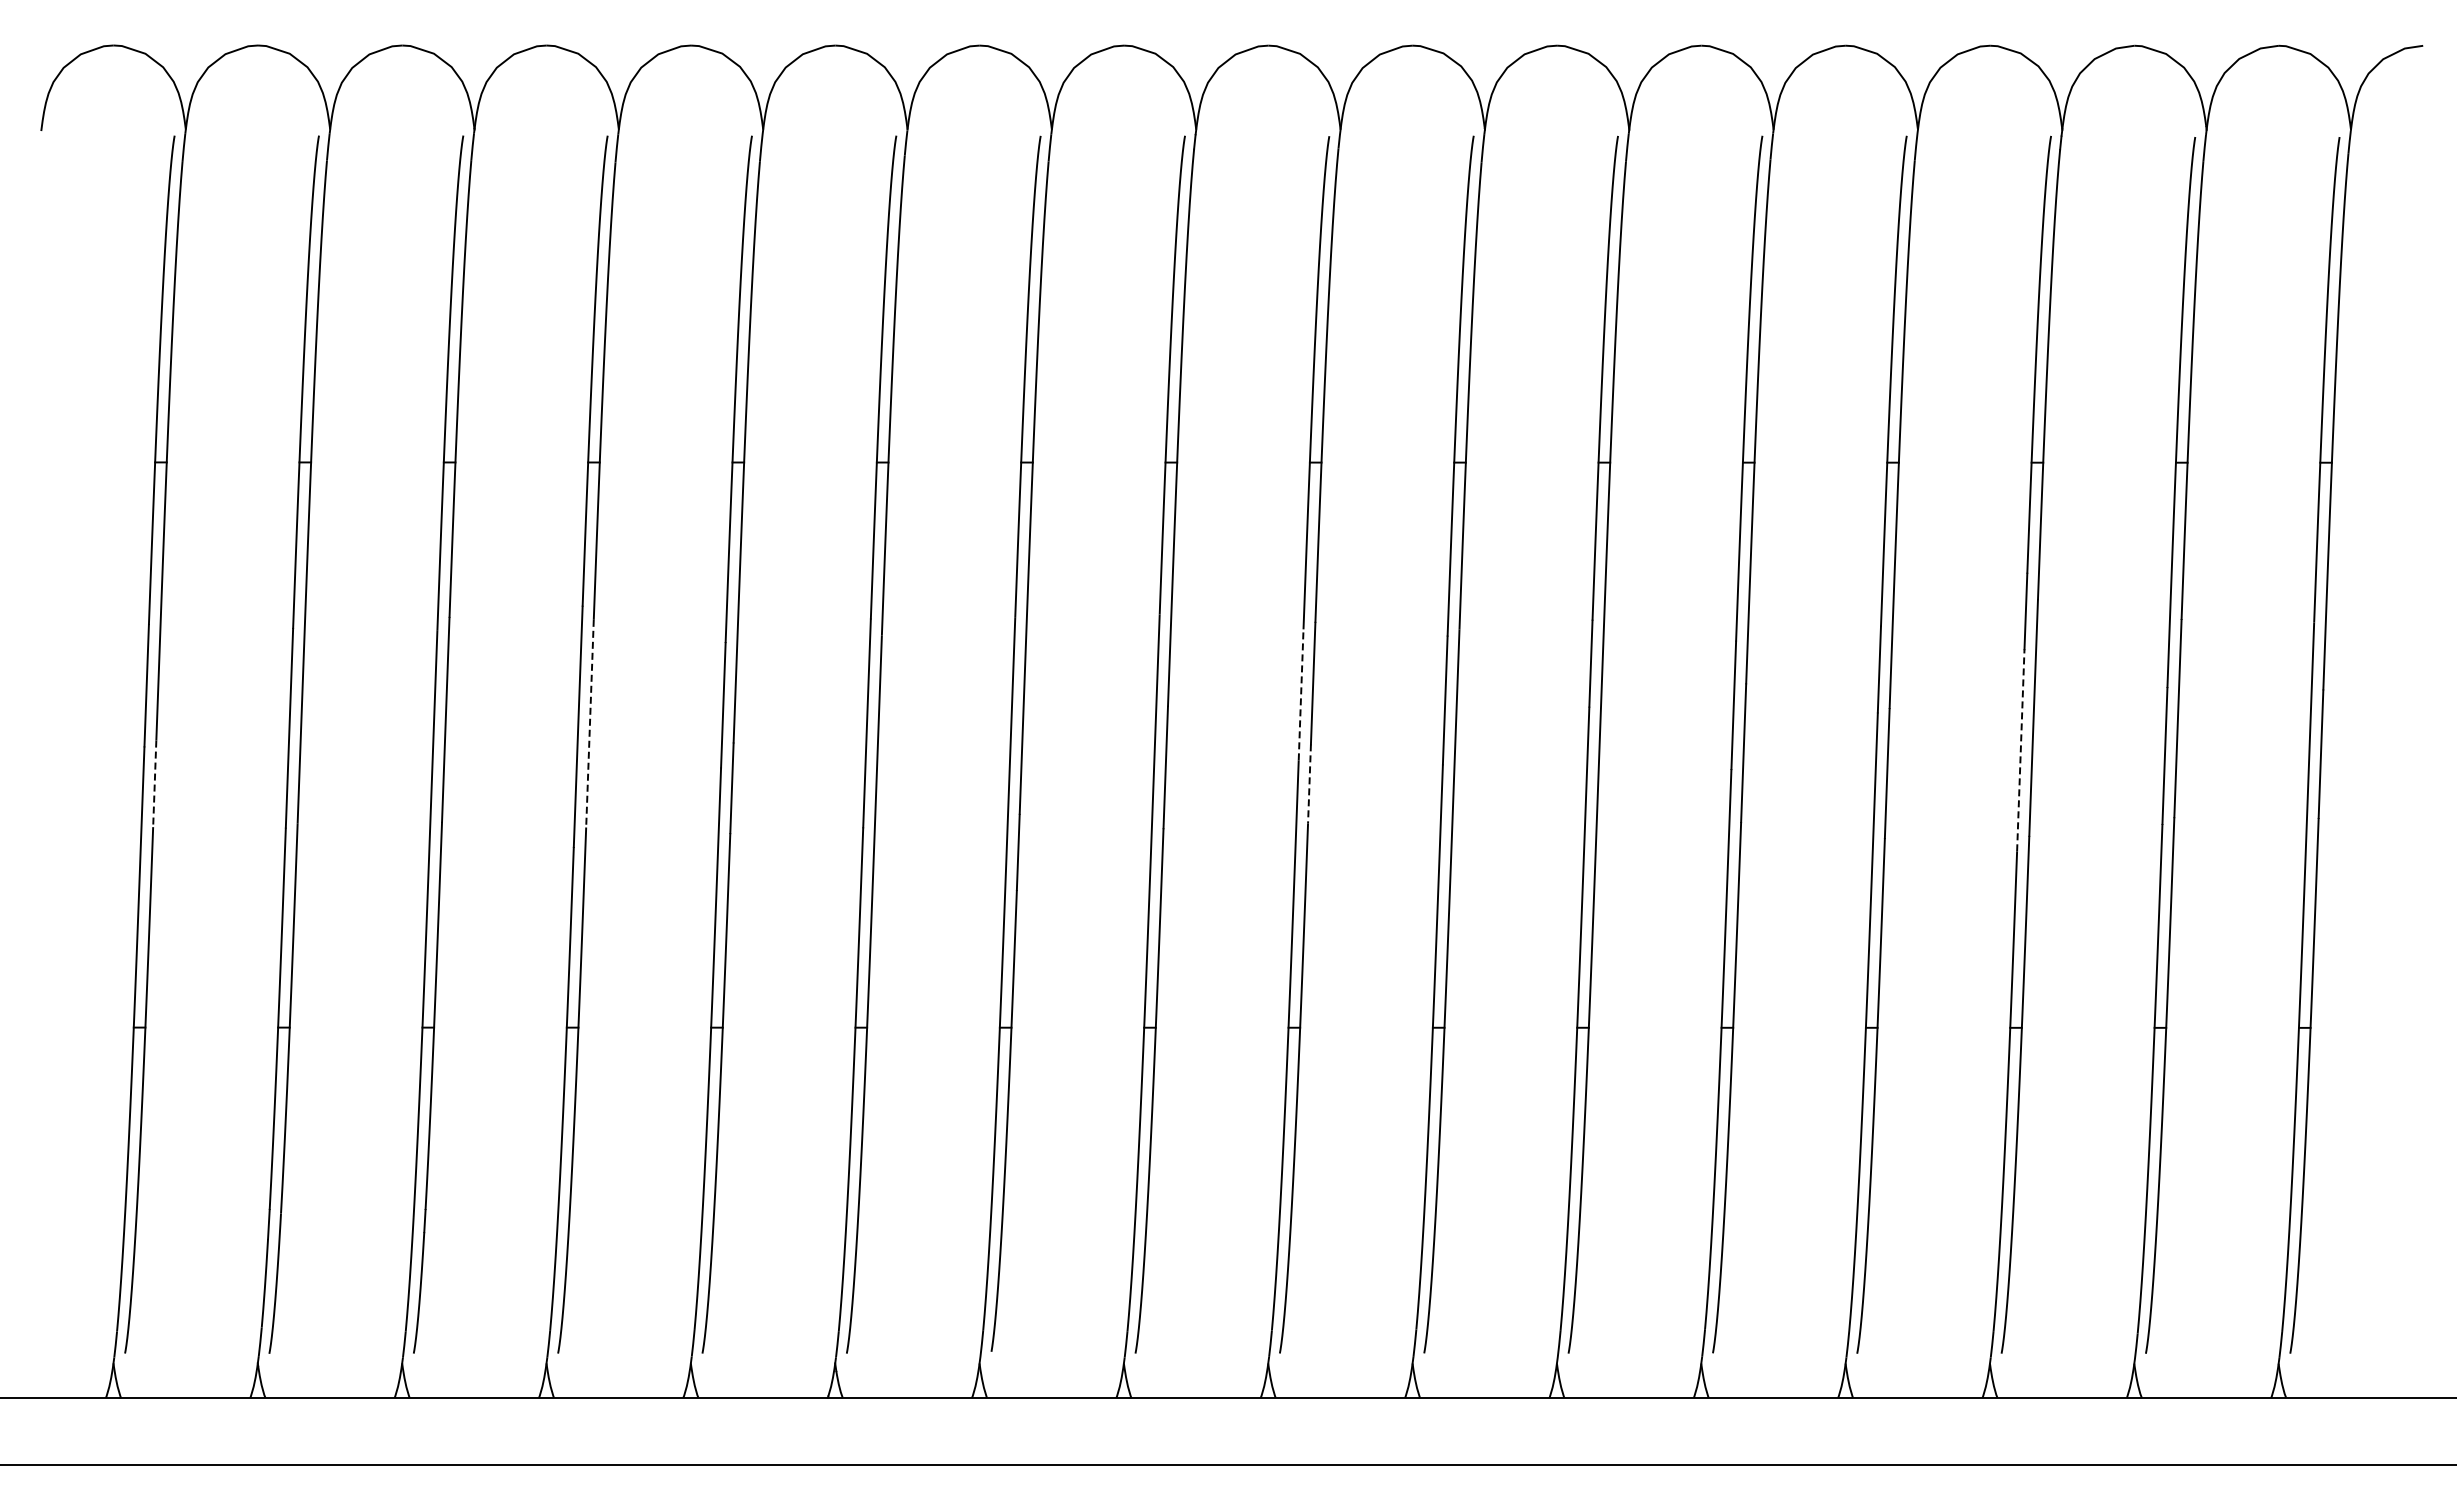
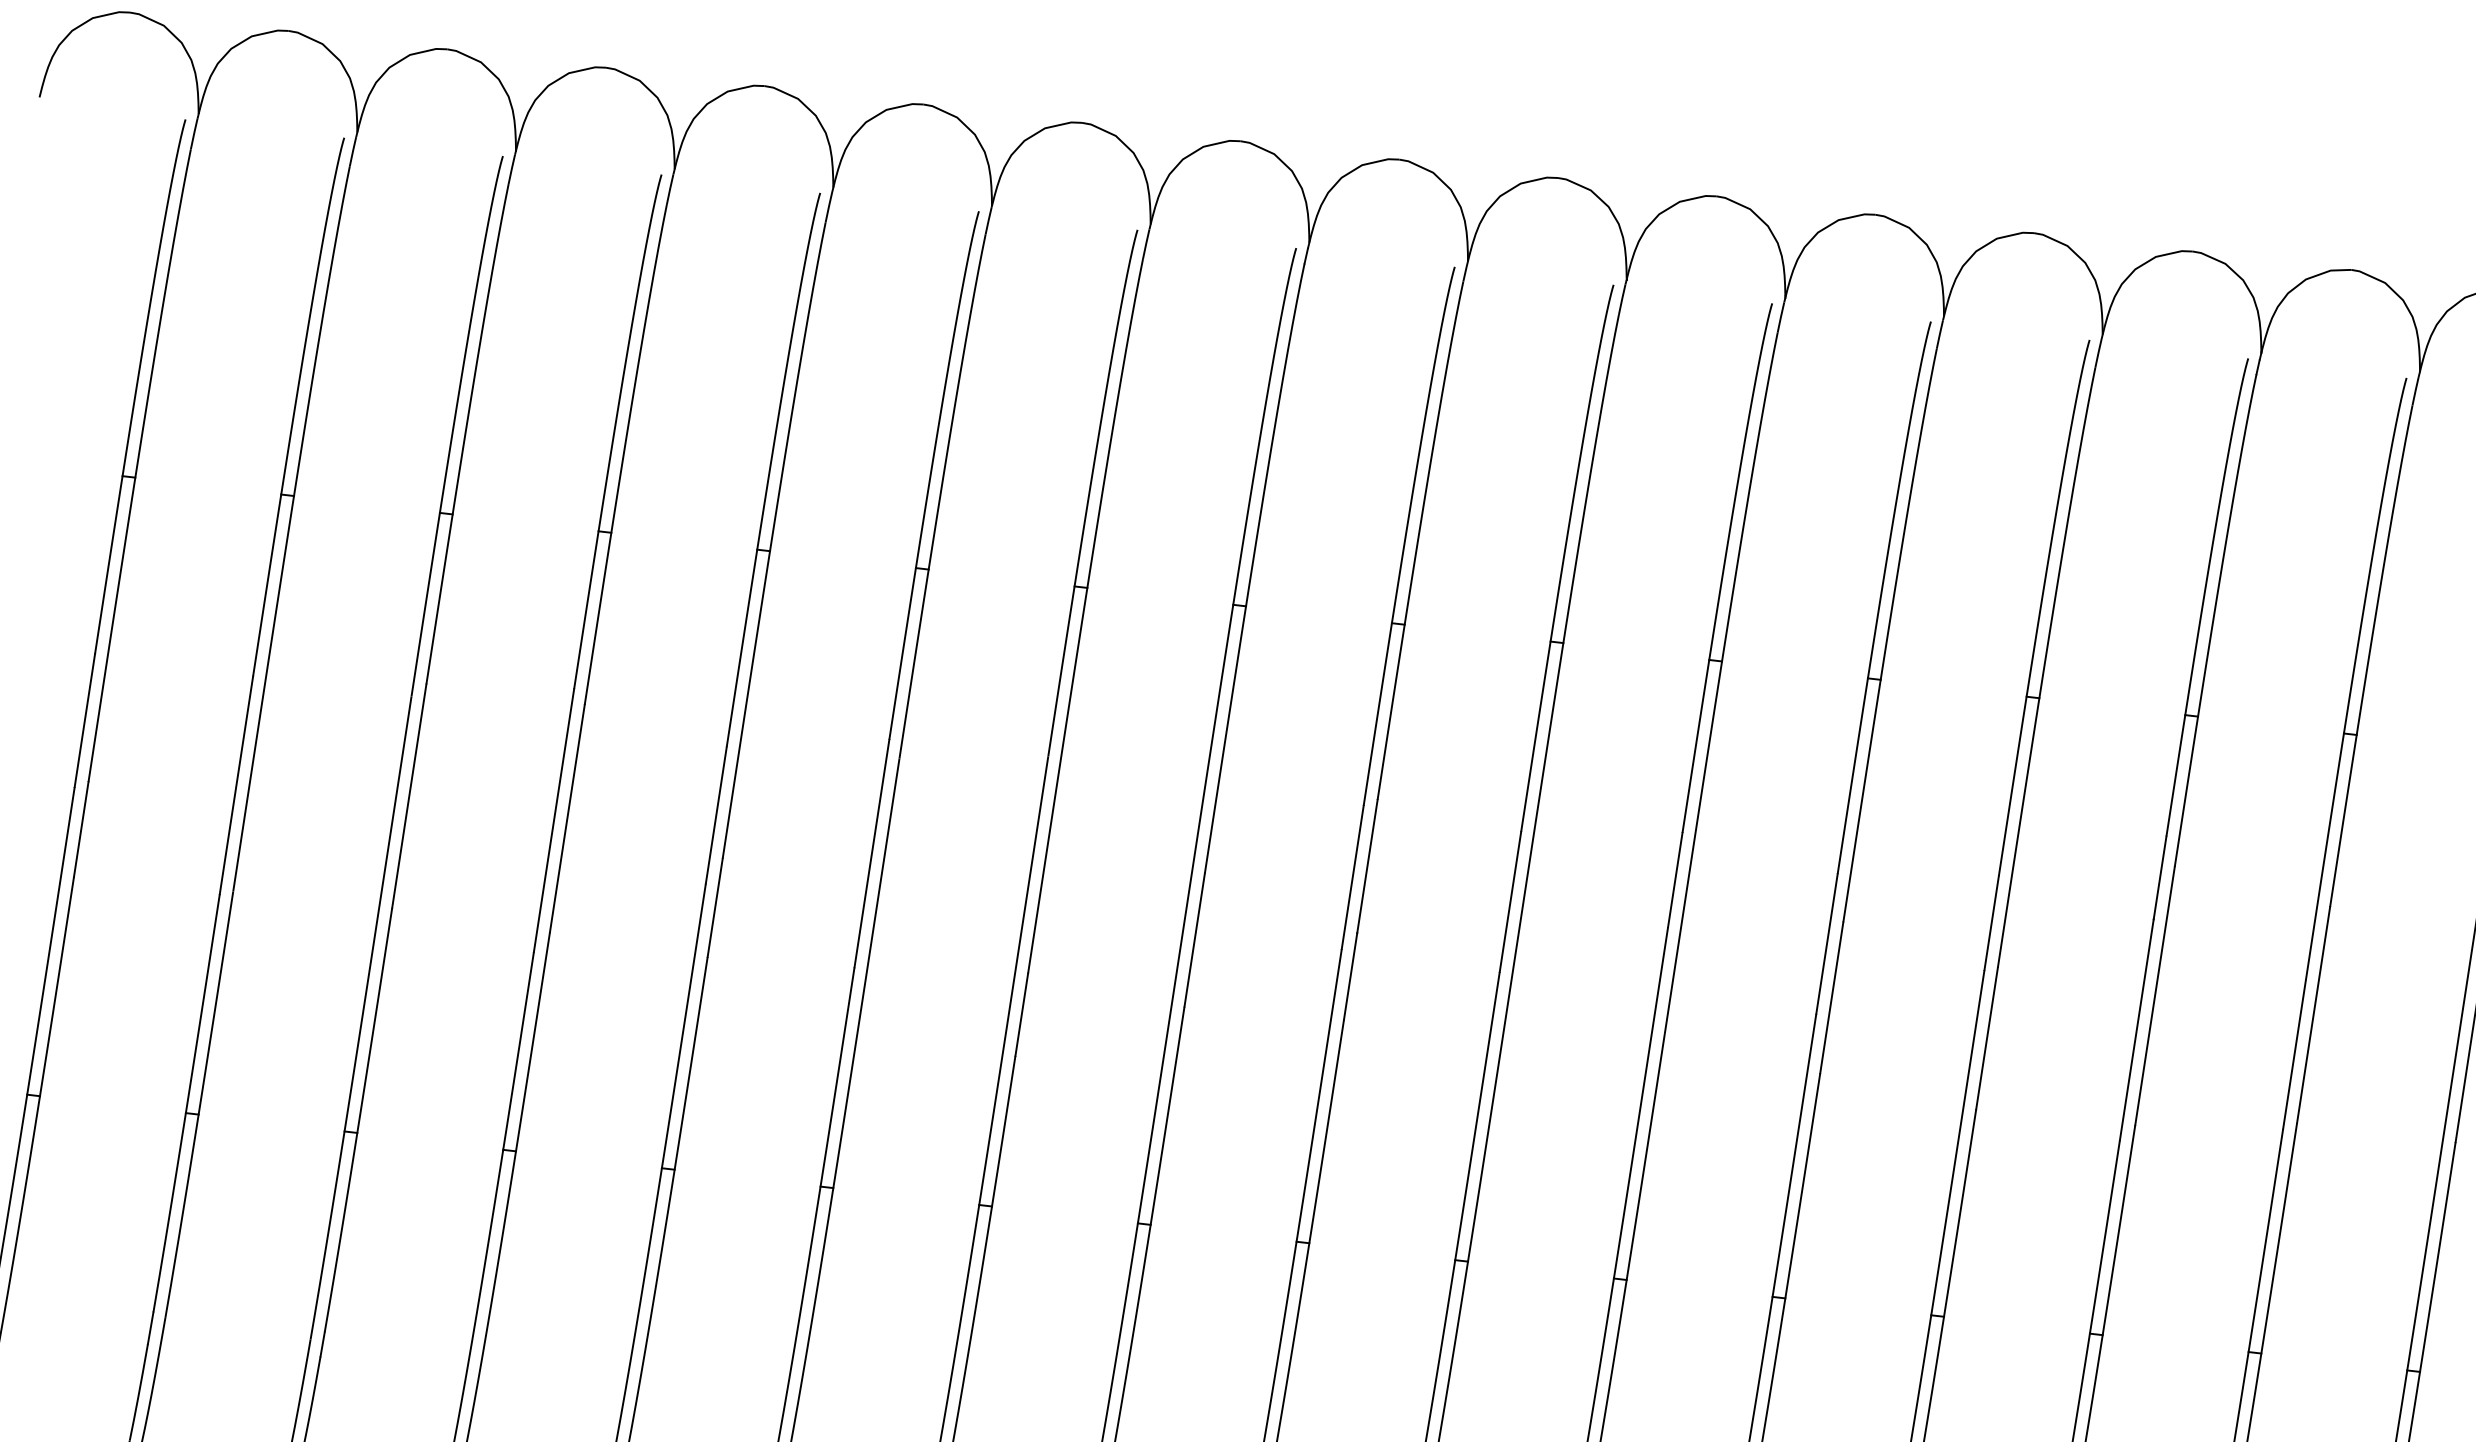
line: (1301, 694) -> (1353, 877), dashed -> solid
line: (589, 723) -> (566, 818), dashed -> solid
line: (2020, 749) -> (2136, 1028), dashed -> solid
line: (154, 784) -> (80, 830), dashed -> solid
line: (1309, 784) -> (1350, 977), dashed -> solid

